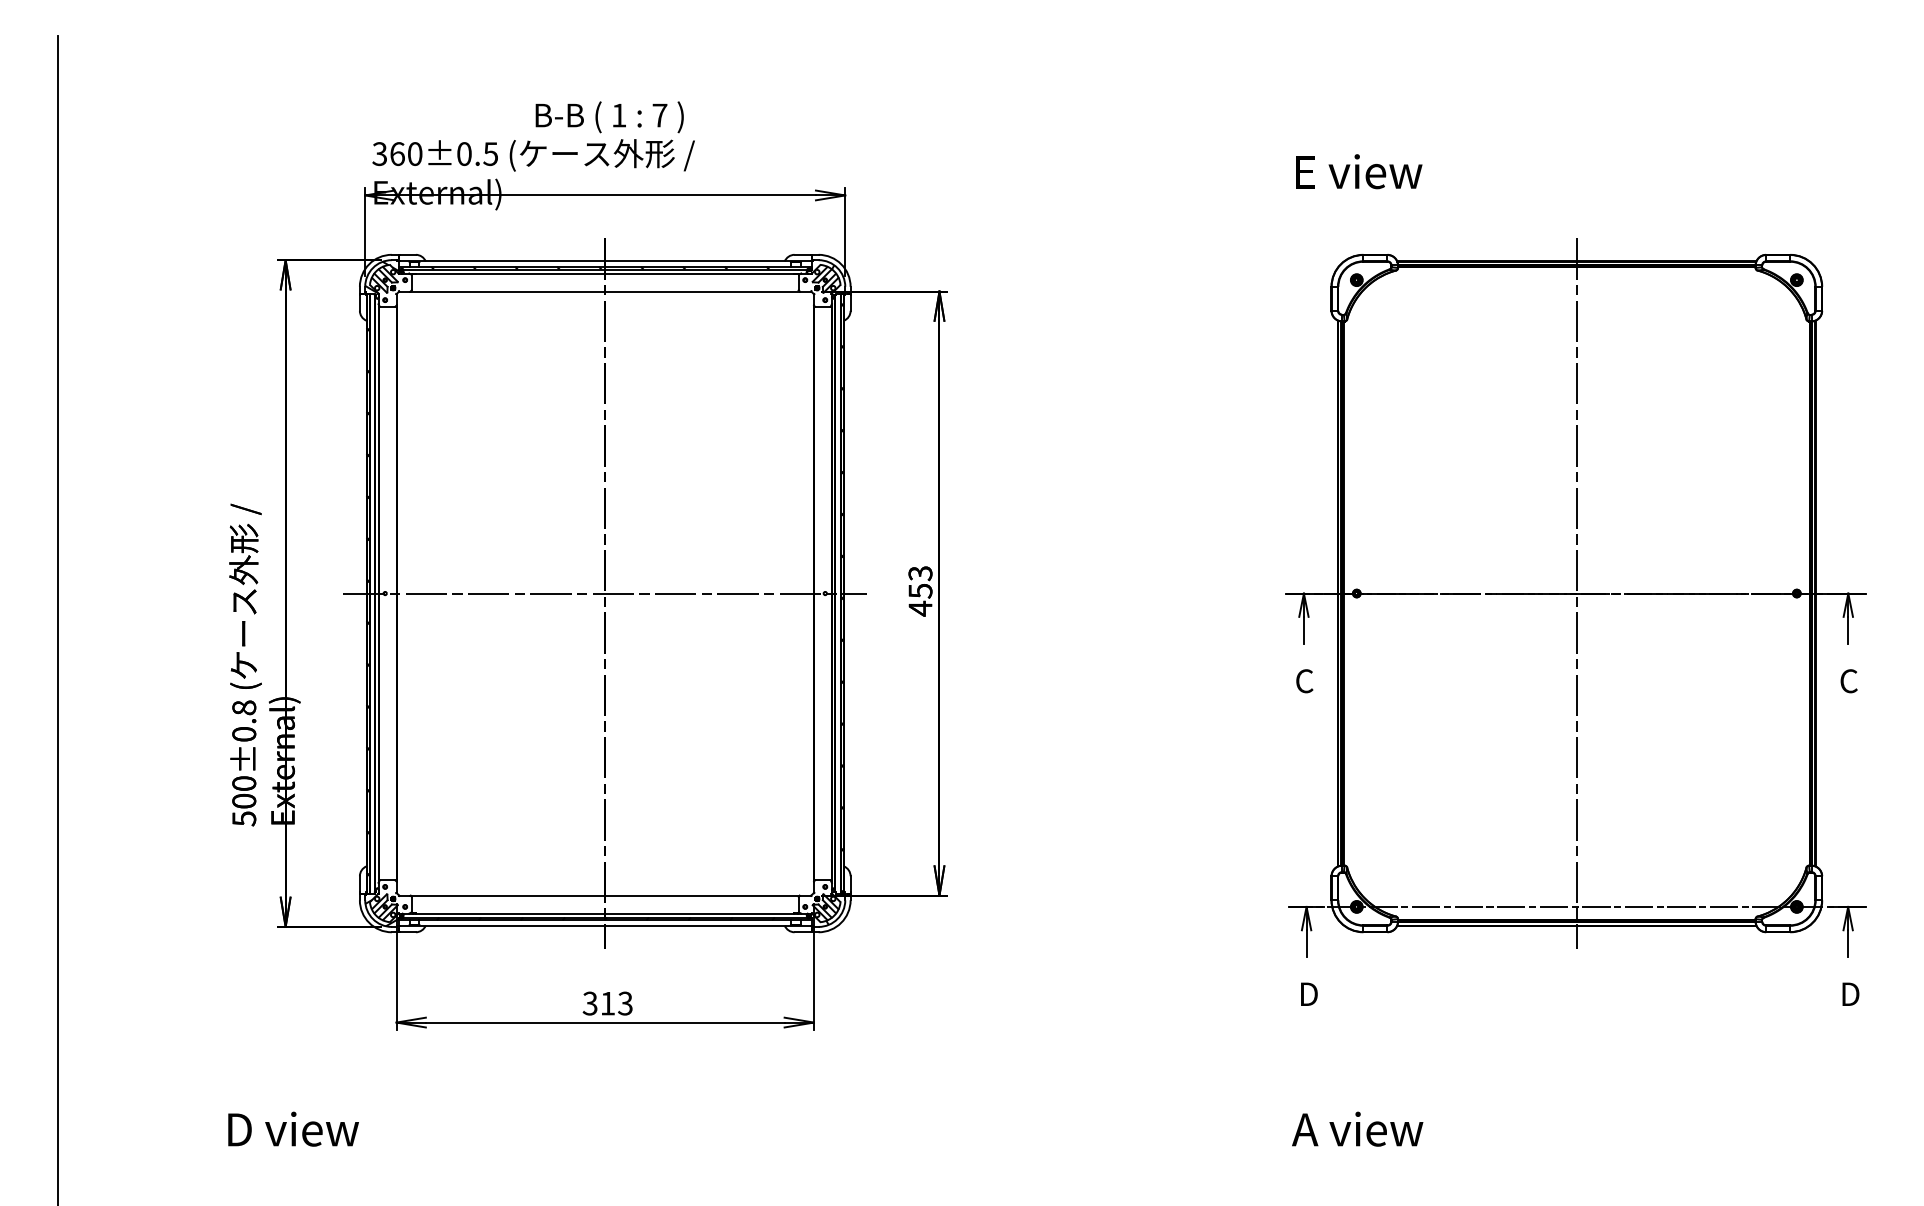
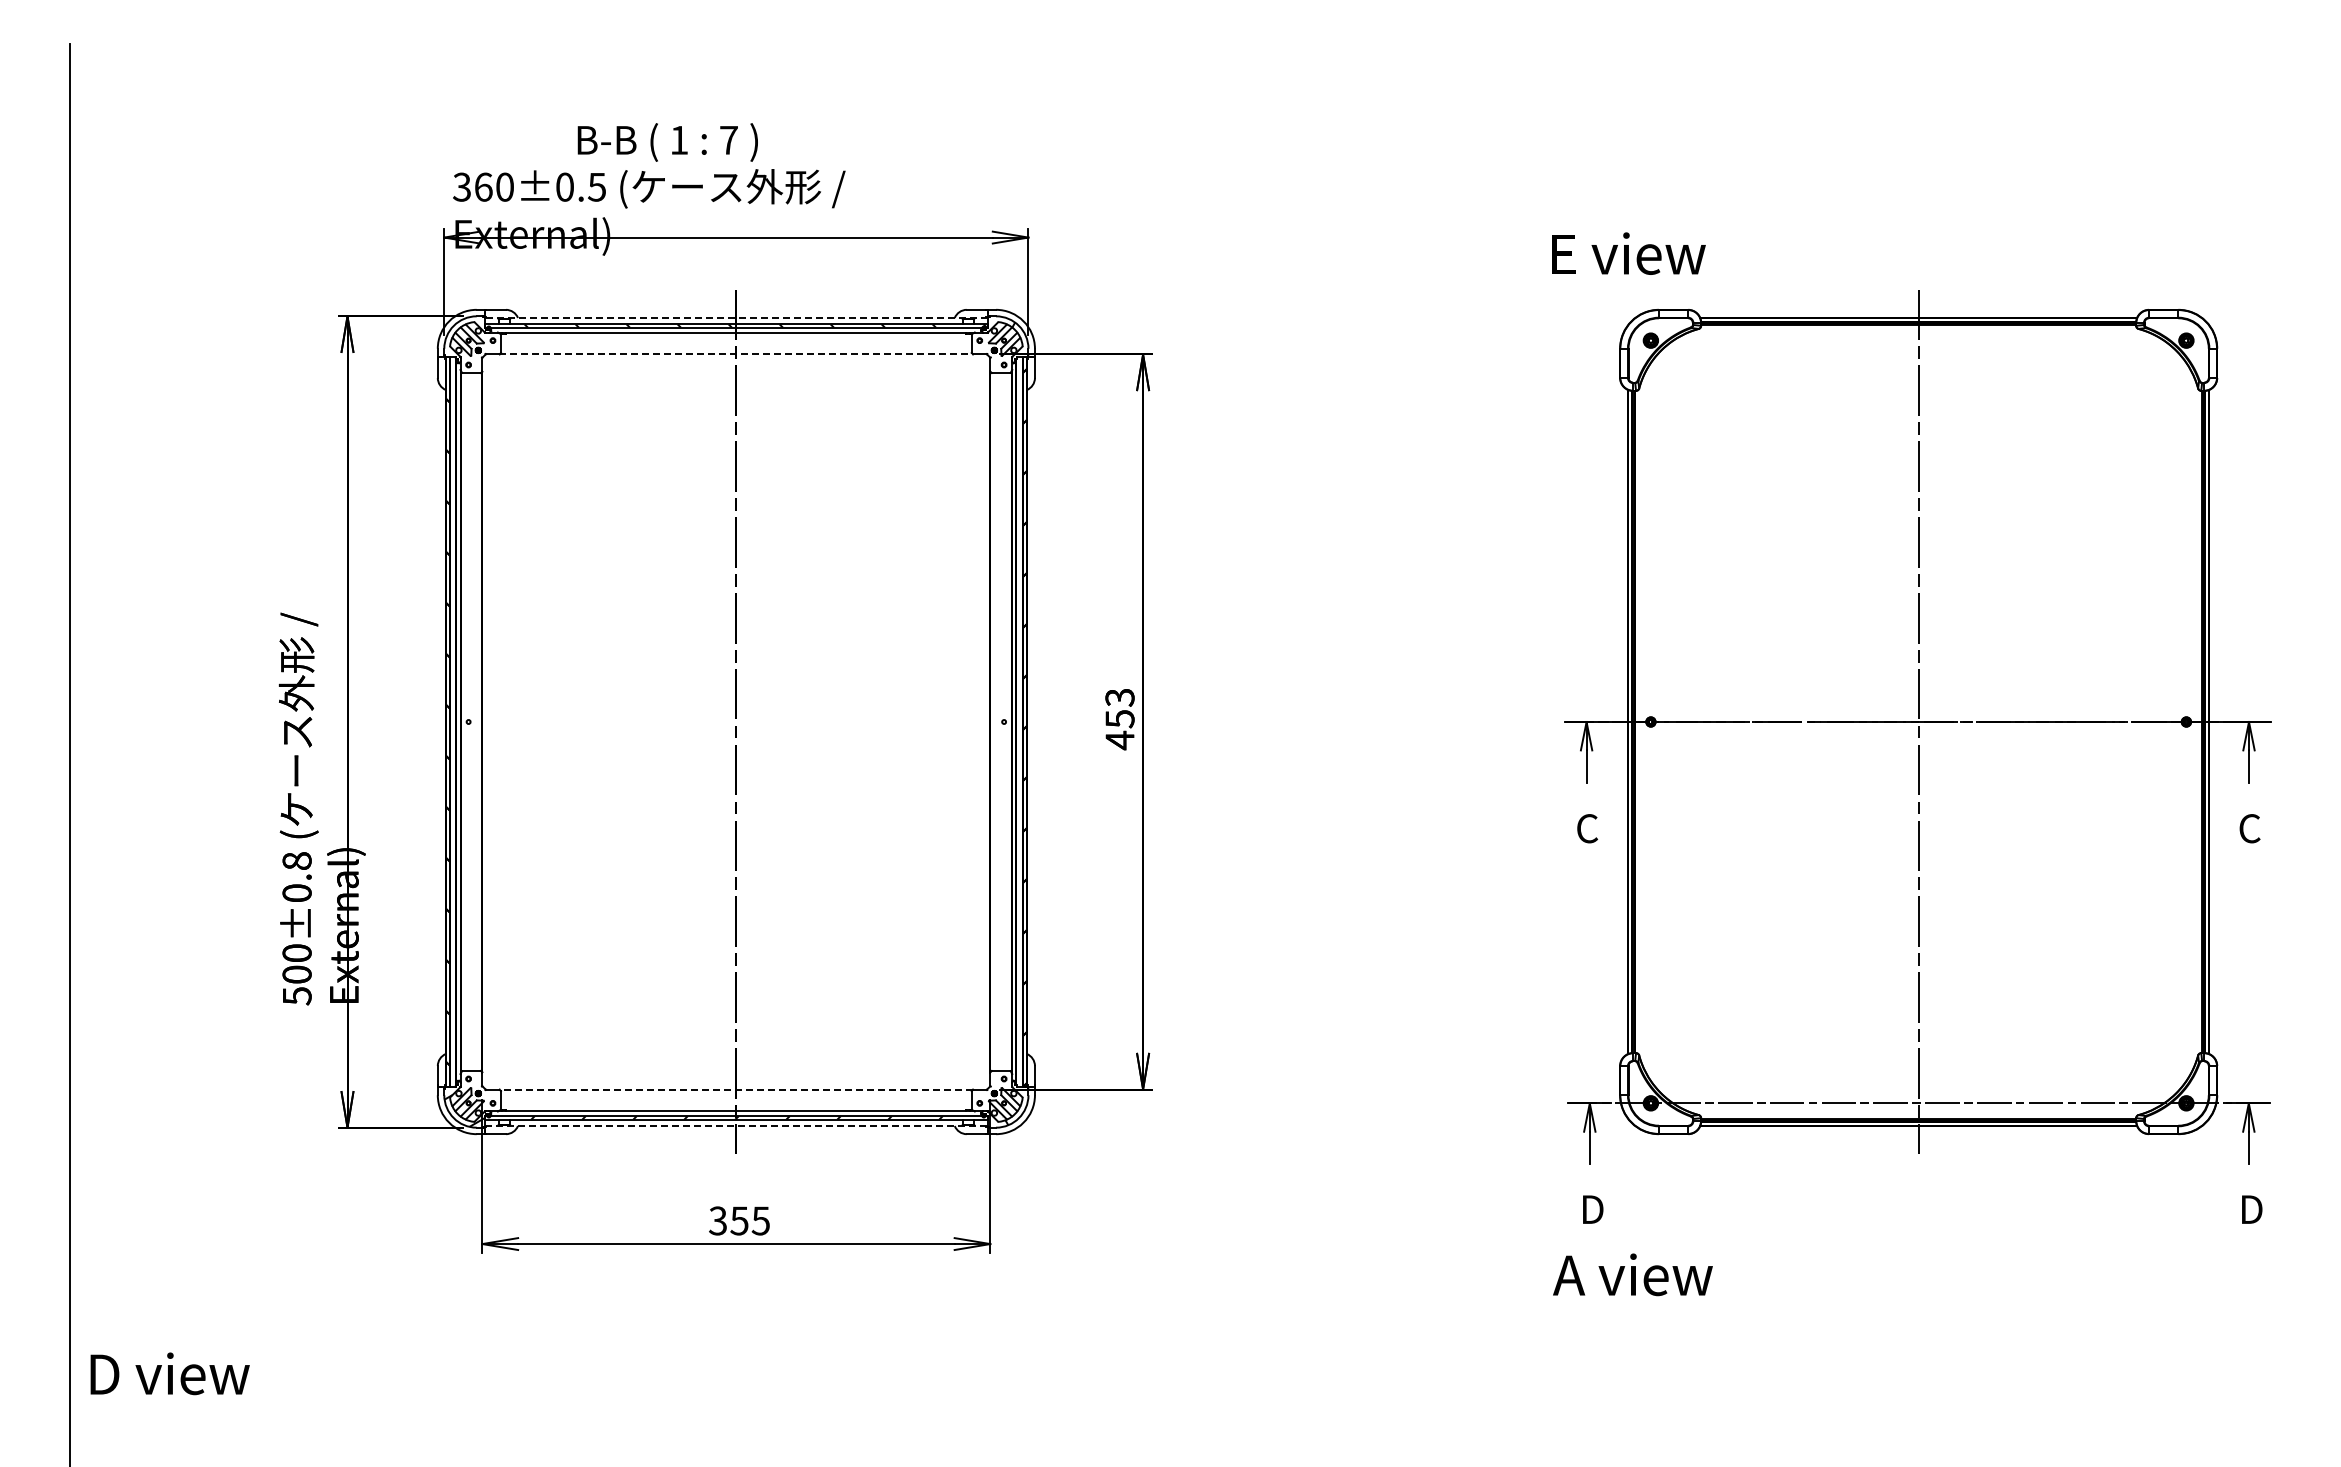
text: (609, 117) -> (667, 142), moved
text: (1358, 171) -> (1628, 253), moved
line: (605, 261) -> (736, 317), solid -> dashed
hatch: (383, 277) -> (466, 337), removed
line: (605, 291) -> (736, 354), solid -> dashed
line: (605, 593) -> (736, 722), removed
line: (604, 895) -> (735, 1089), solid -> dashed
line: (605, 925) -> (736, 1126), solid -> dashed
text: (616, 1003) -> (749, 1220), 313 -> 355
text: (293, 1128) -> (169, 1373), moved
text: (1357, 1128) -> (1632, 1274), moved

